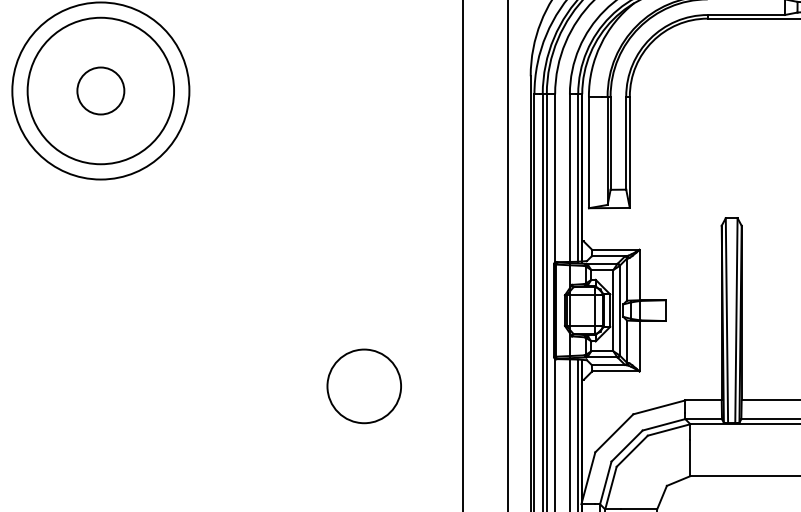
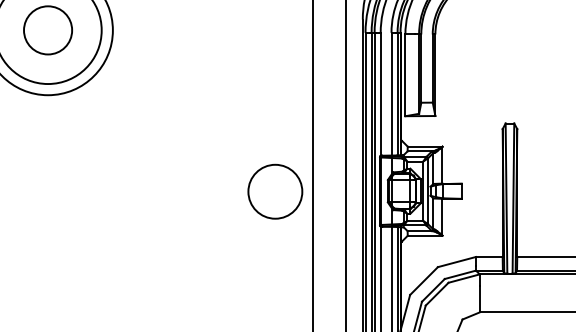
circle: (100, 90) -> (47, 30), size x1.4
circle: (363, 386) -> (274, 191), moved

